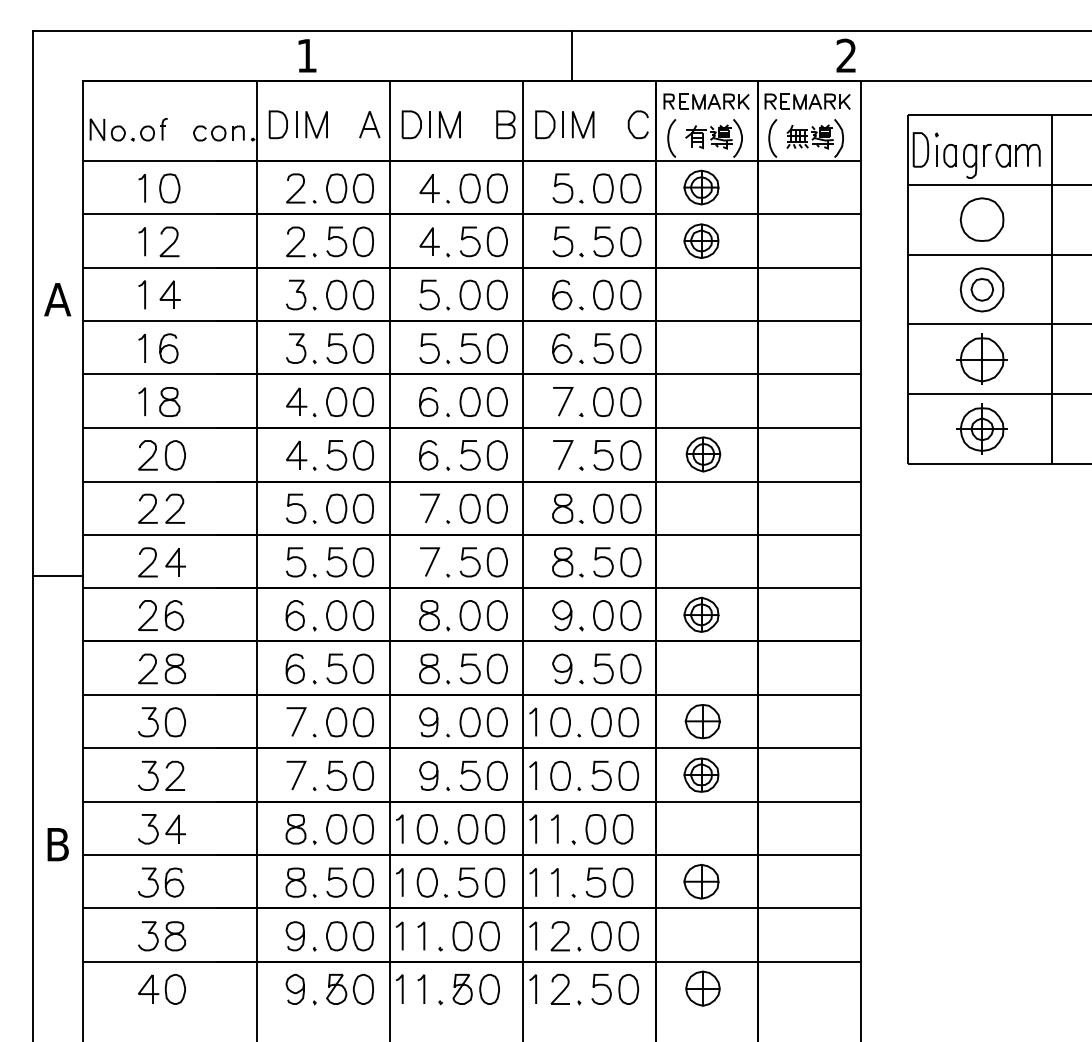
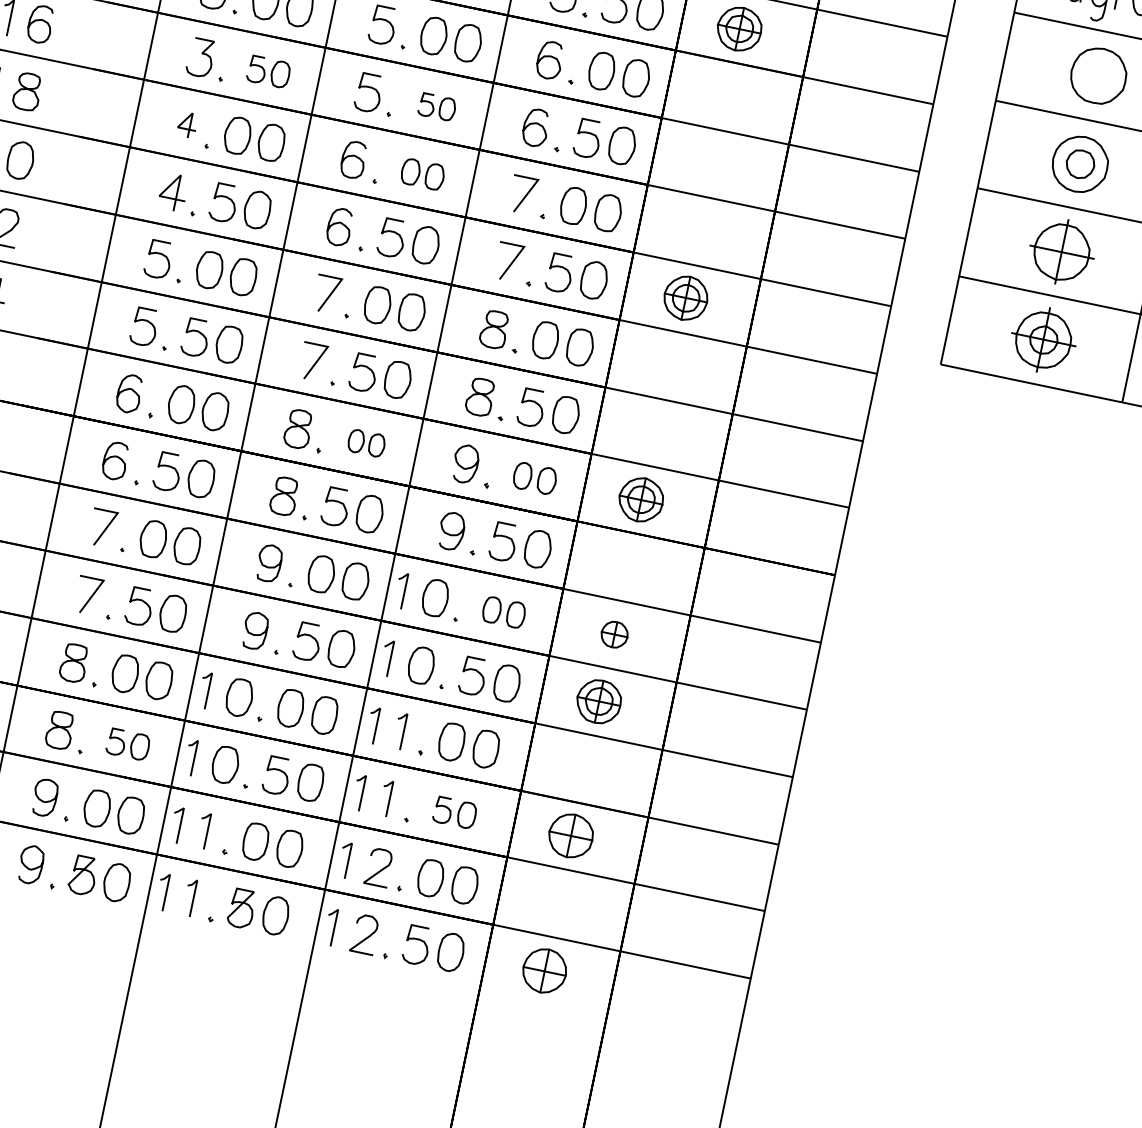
part: (349, 348) -> (267, 71), size x0.7
part: (483, 348) -> (436, 106), size x0.6
part: (296, 401) -> (187, 124), size x0.7
part: (483, 401) -> (422, 173), size x0.7
part: (483, 615) -> (366, 443), size x0.6
part: (617, 615) -> (535, 478), size x0.7
part: (702, 721) -> (614, 634), size x0.6
part: (614, 722) -> (503, 612), size x0.7
part: (349, 882) -> (127, 744), size x0.7
part: (609, 882) -> (454, 812), size x0.7

